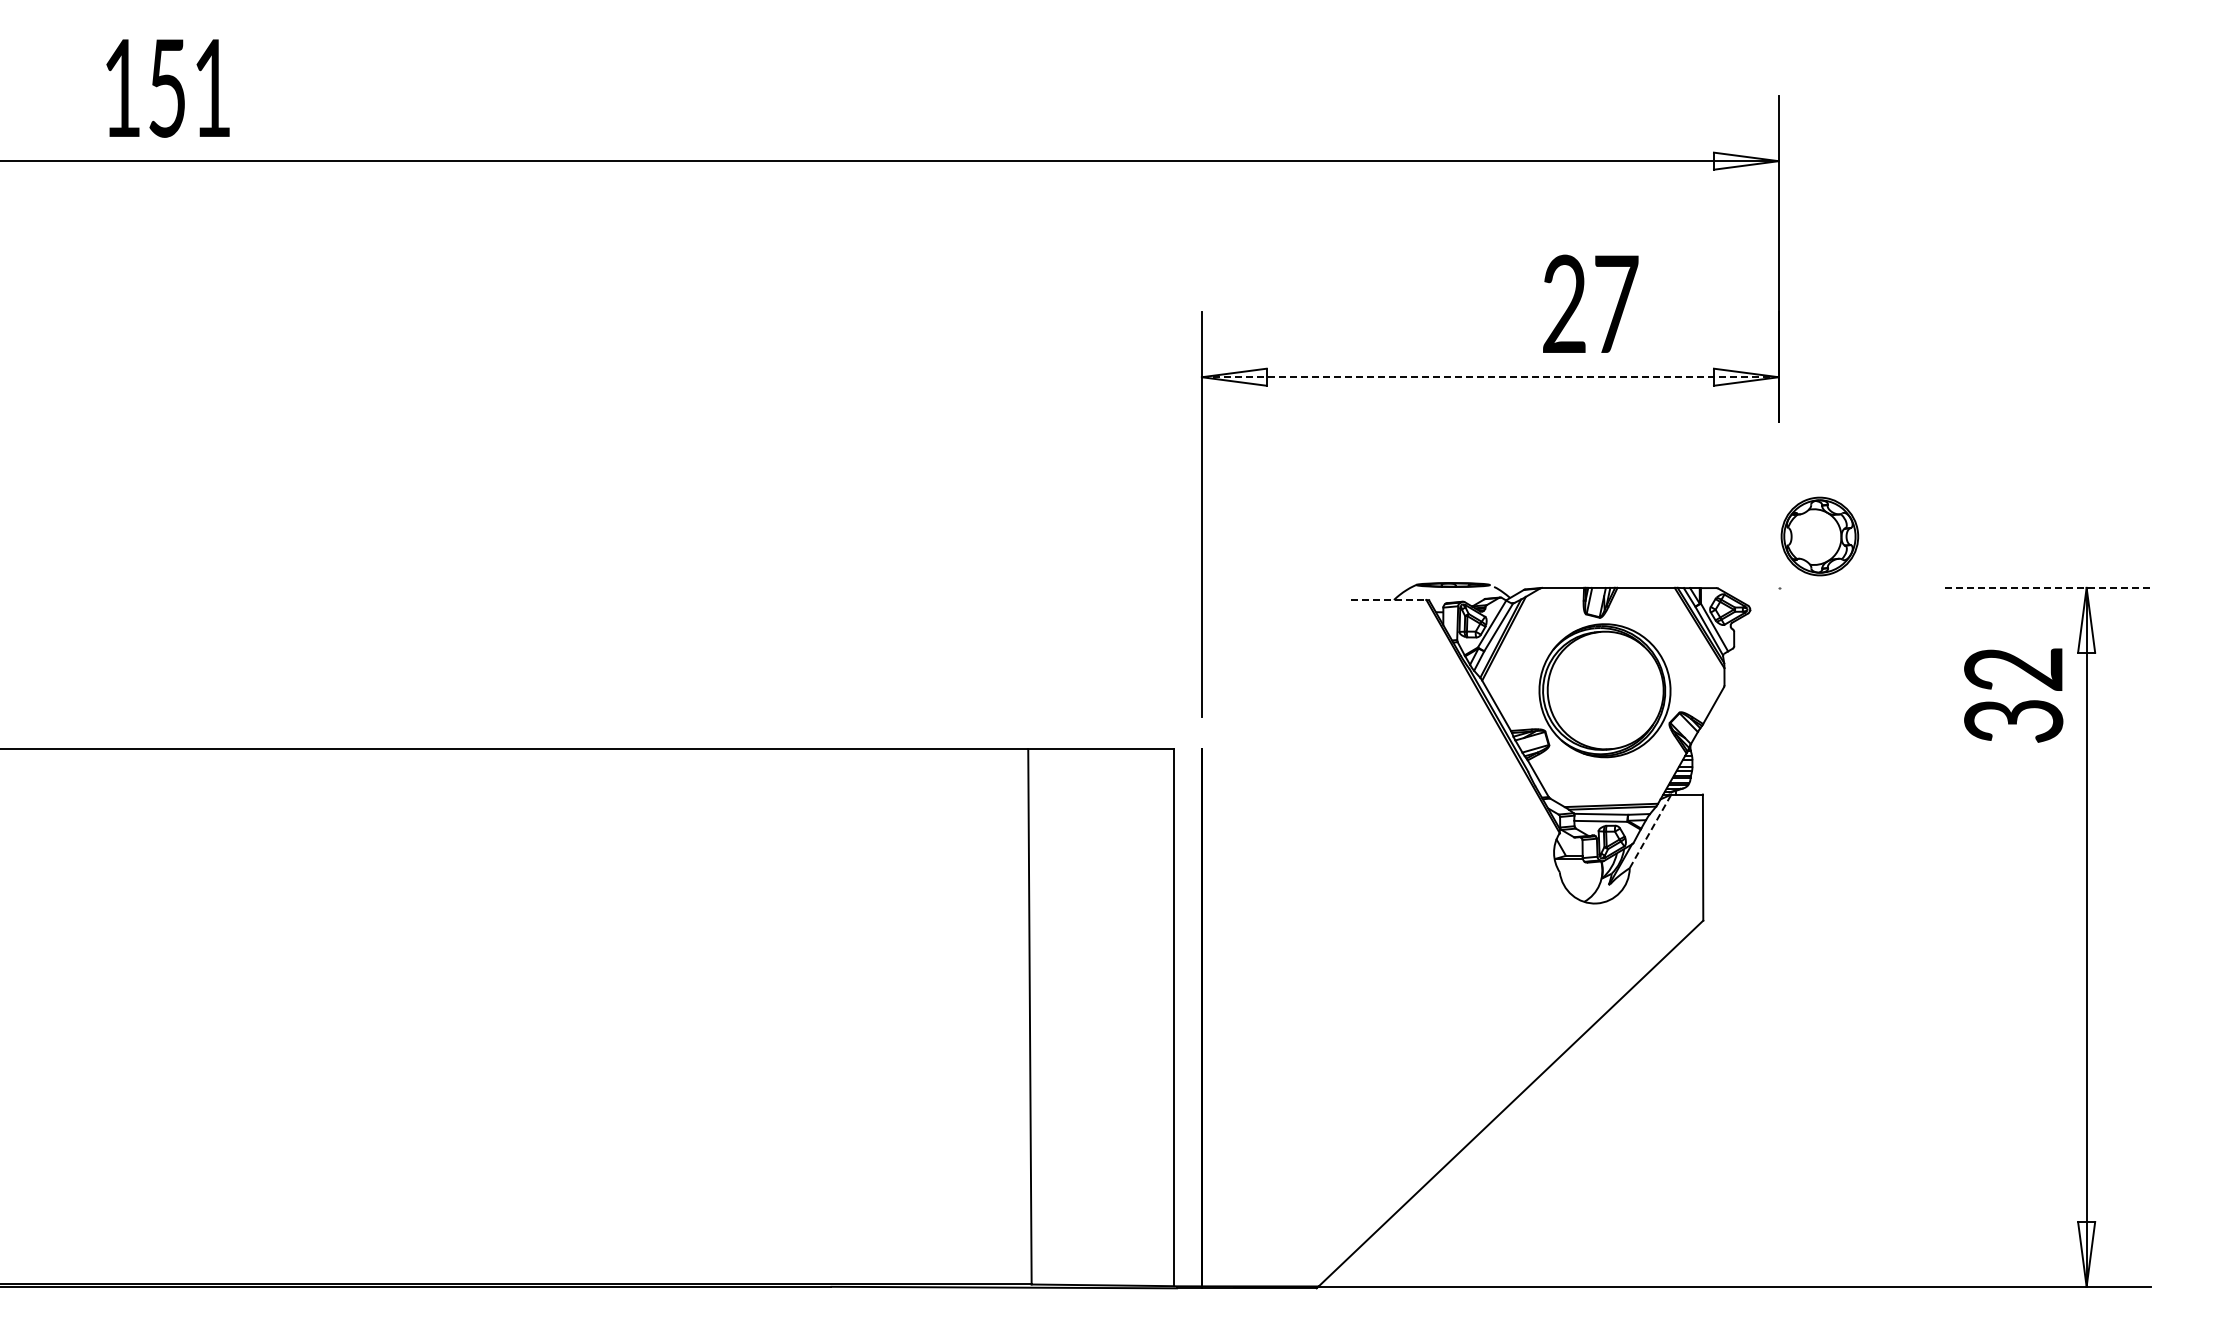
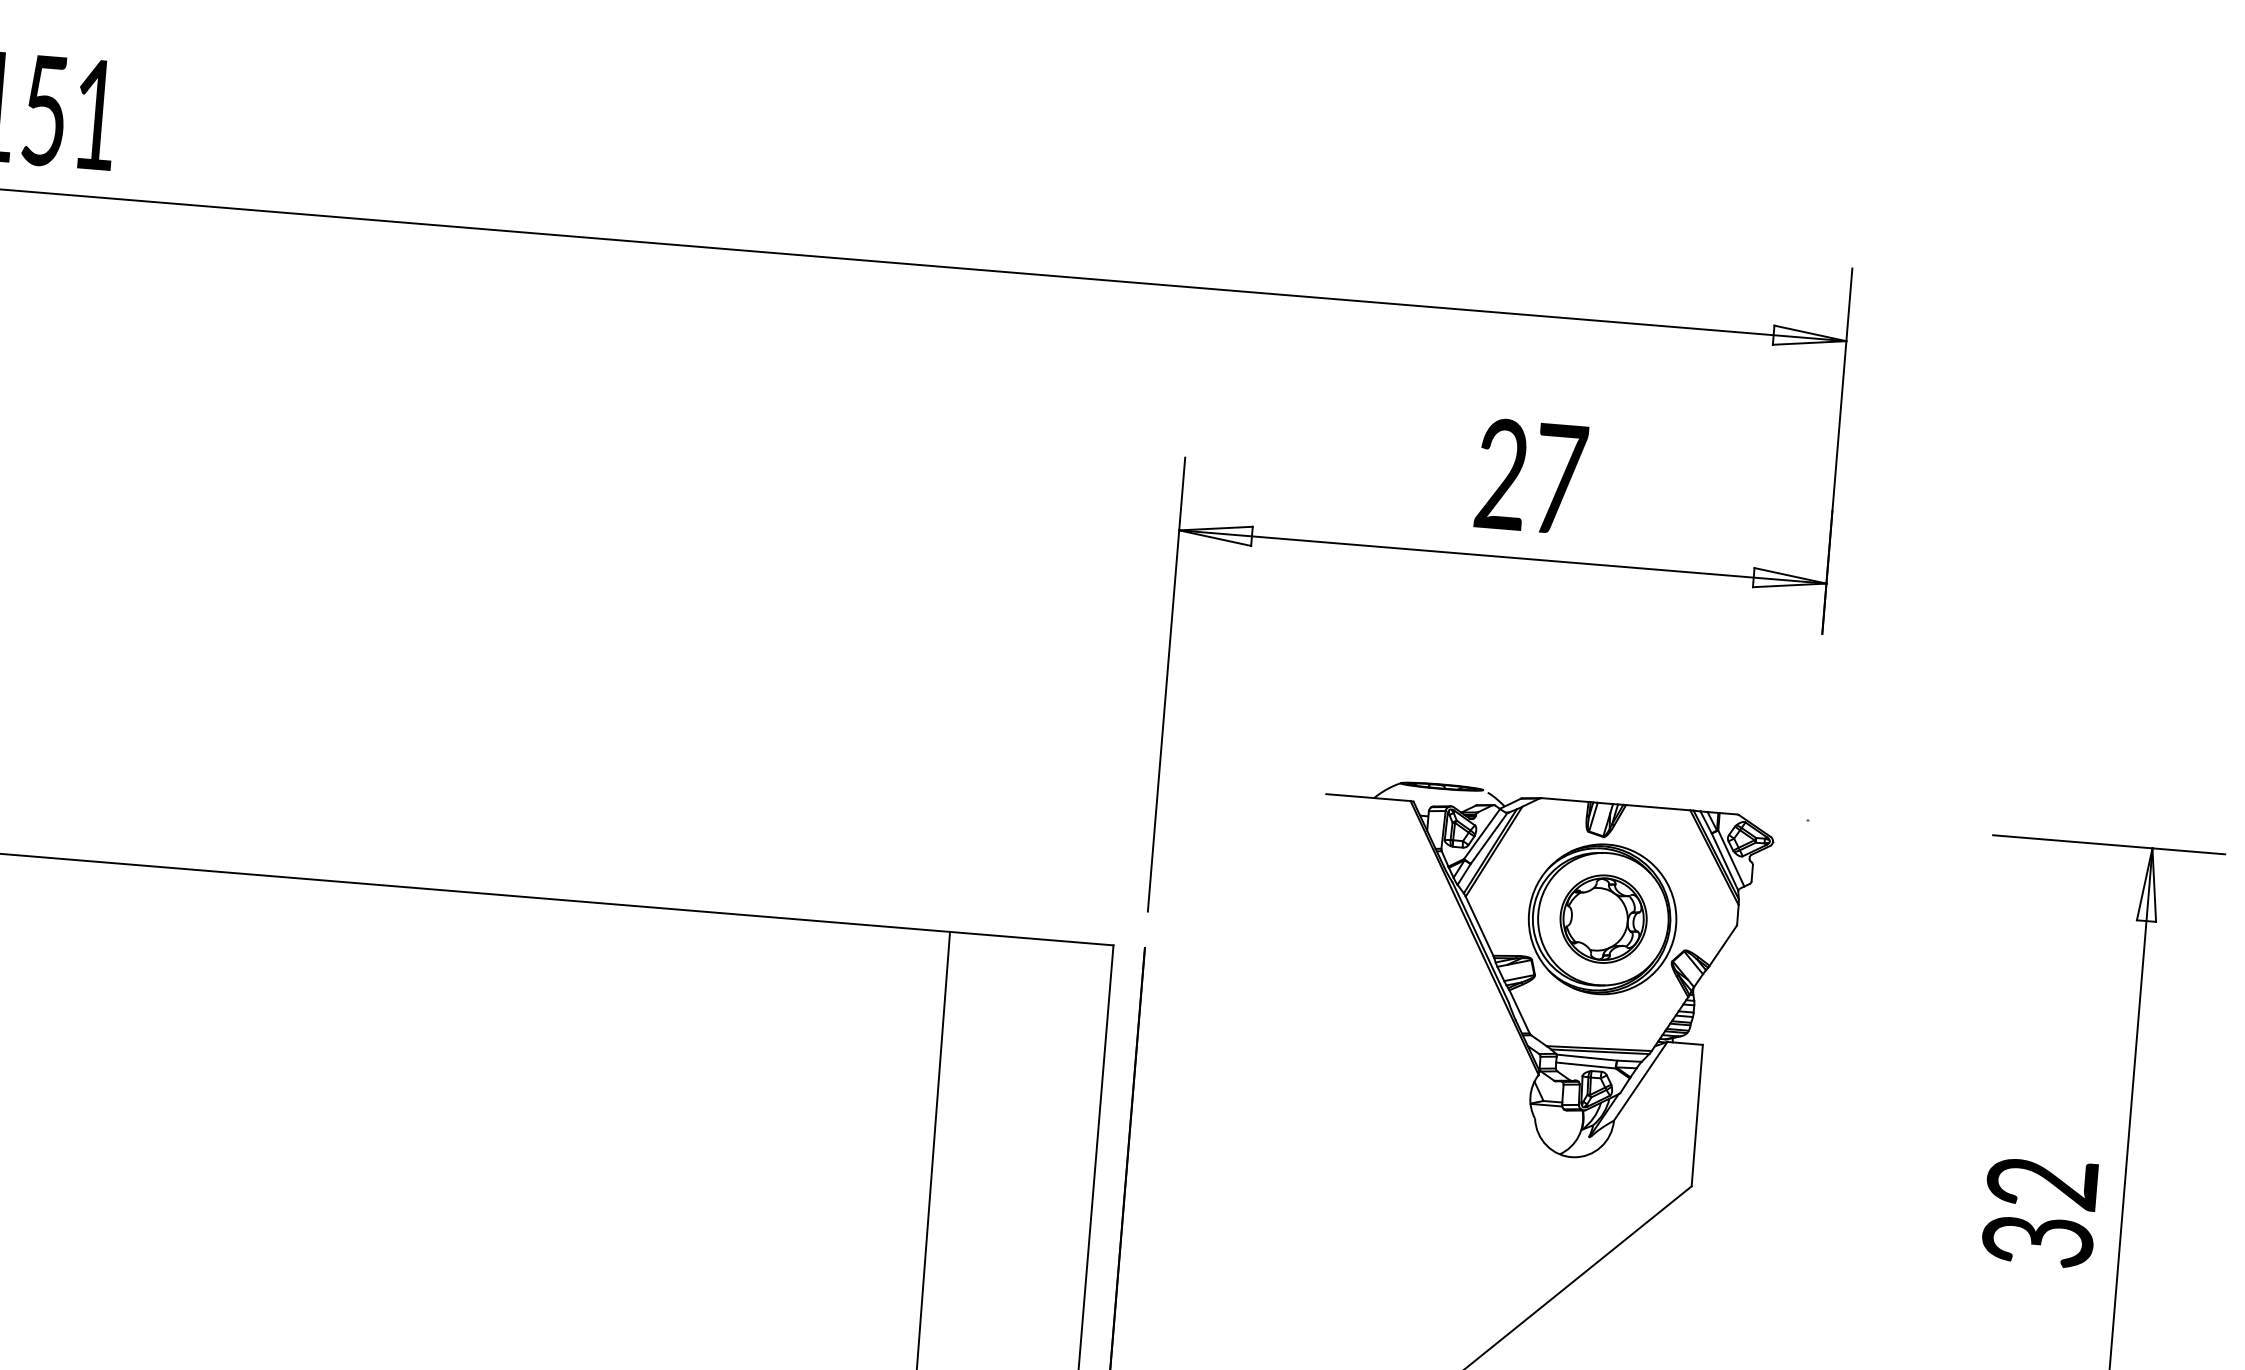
text: (1590, 303) -> (1531, 476), moved
line: (1490, 377) -> (1502, 557), dashed -> solid
part: (1819, 536) -> (1603, 919), moved
line: (2048, 587) -> (2109, 844), dashed -> solid
line: (1388, 600) -> (1367, 798), dashed -> solid
text: (2013, 695) -> (2039, 1212), moved
line: (1650, 830) -> (1640, 1080), dashed -> solid

